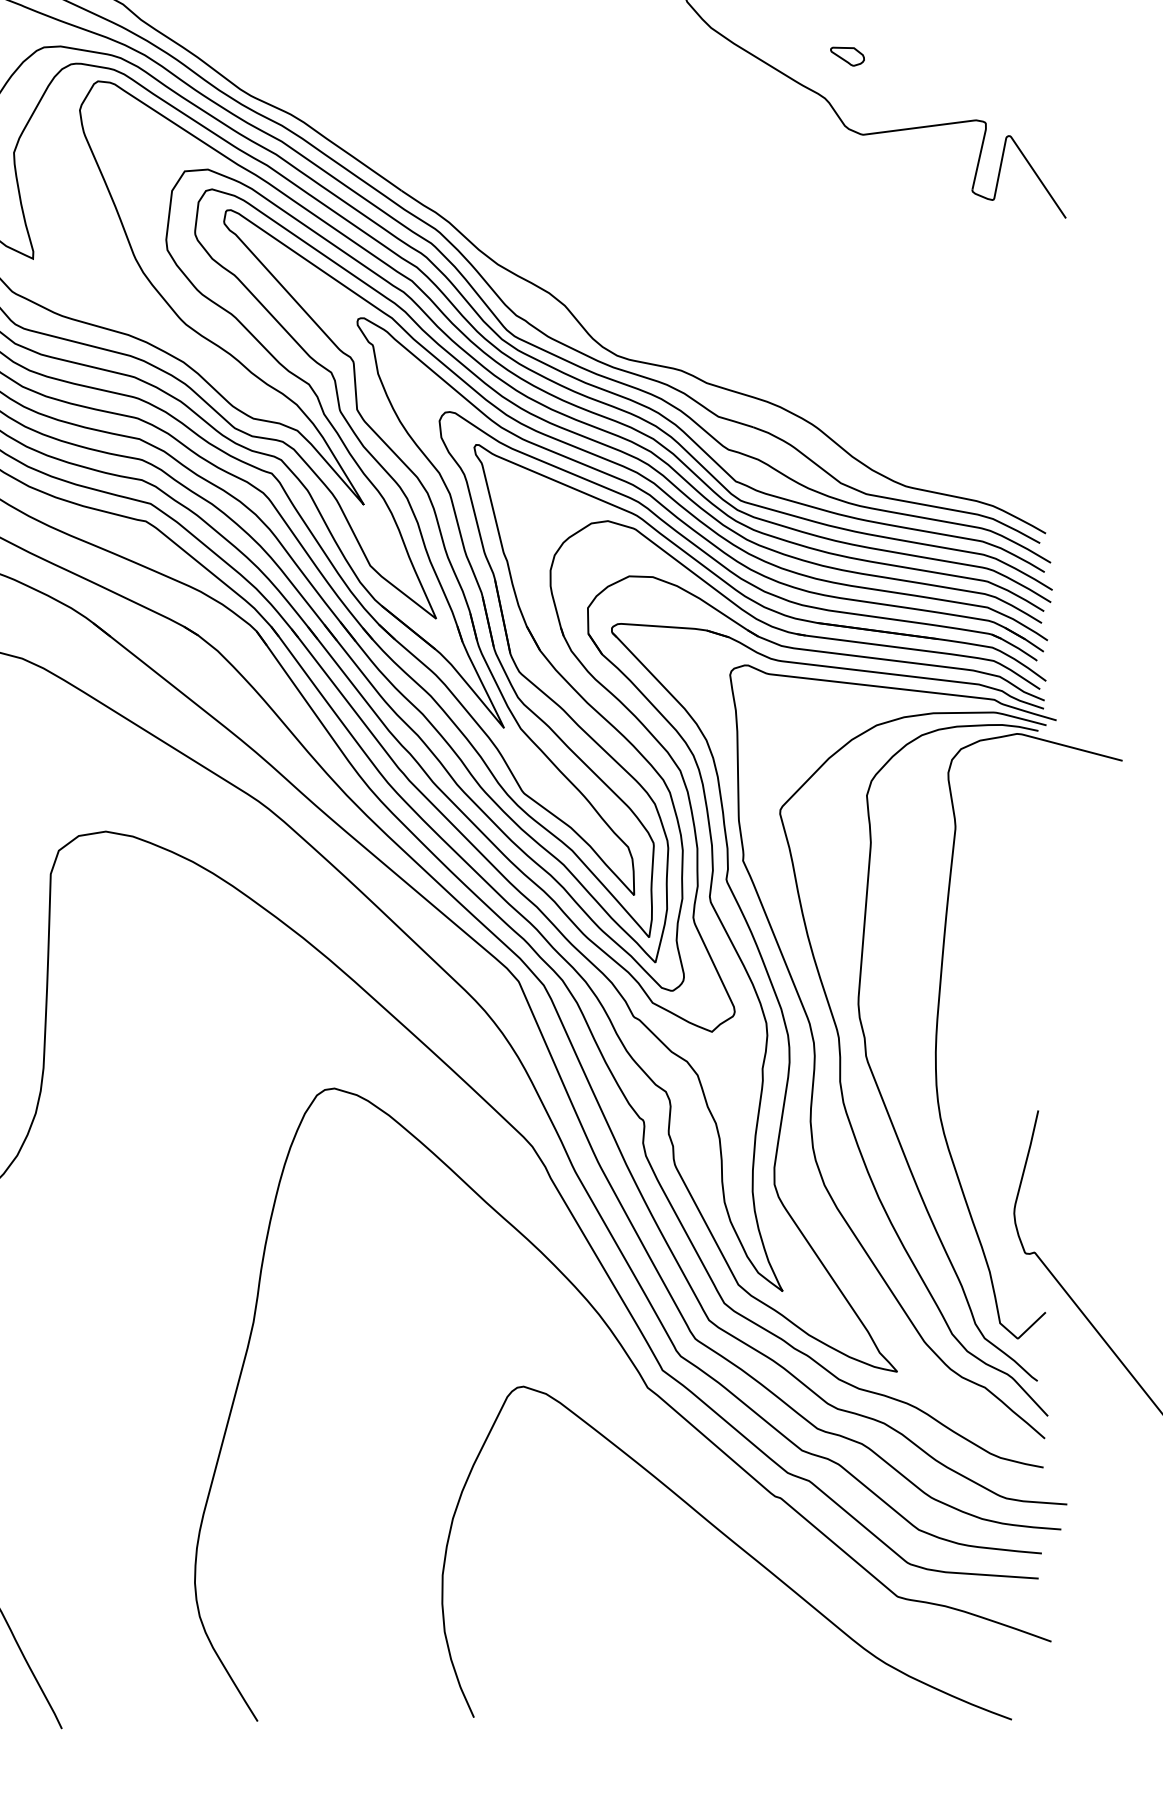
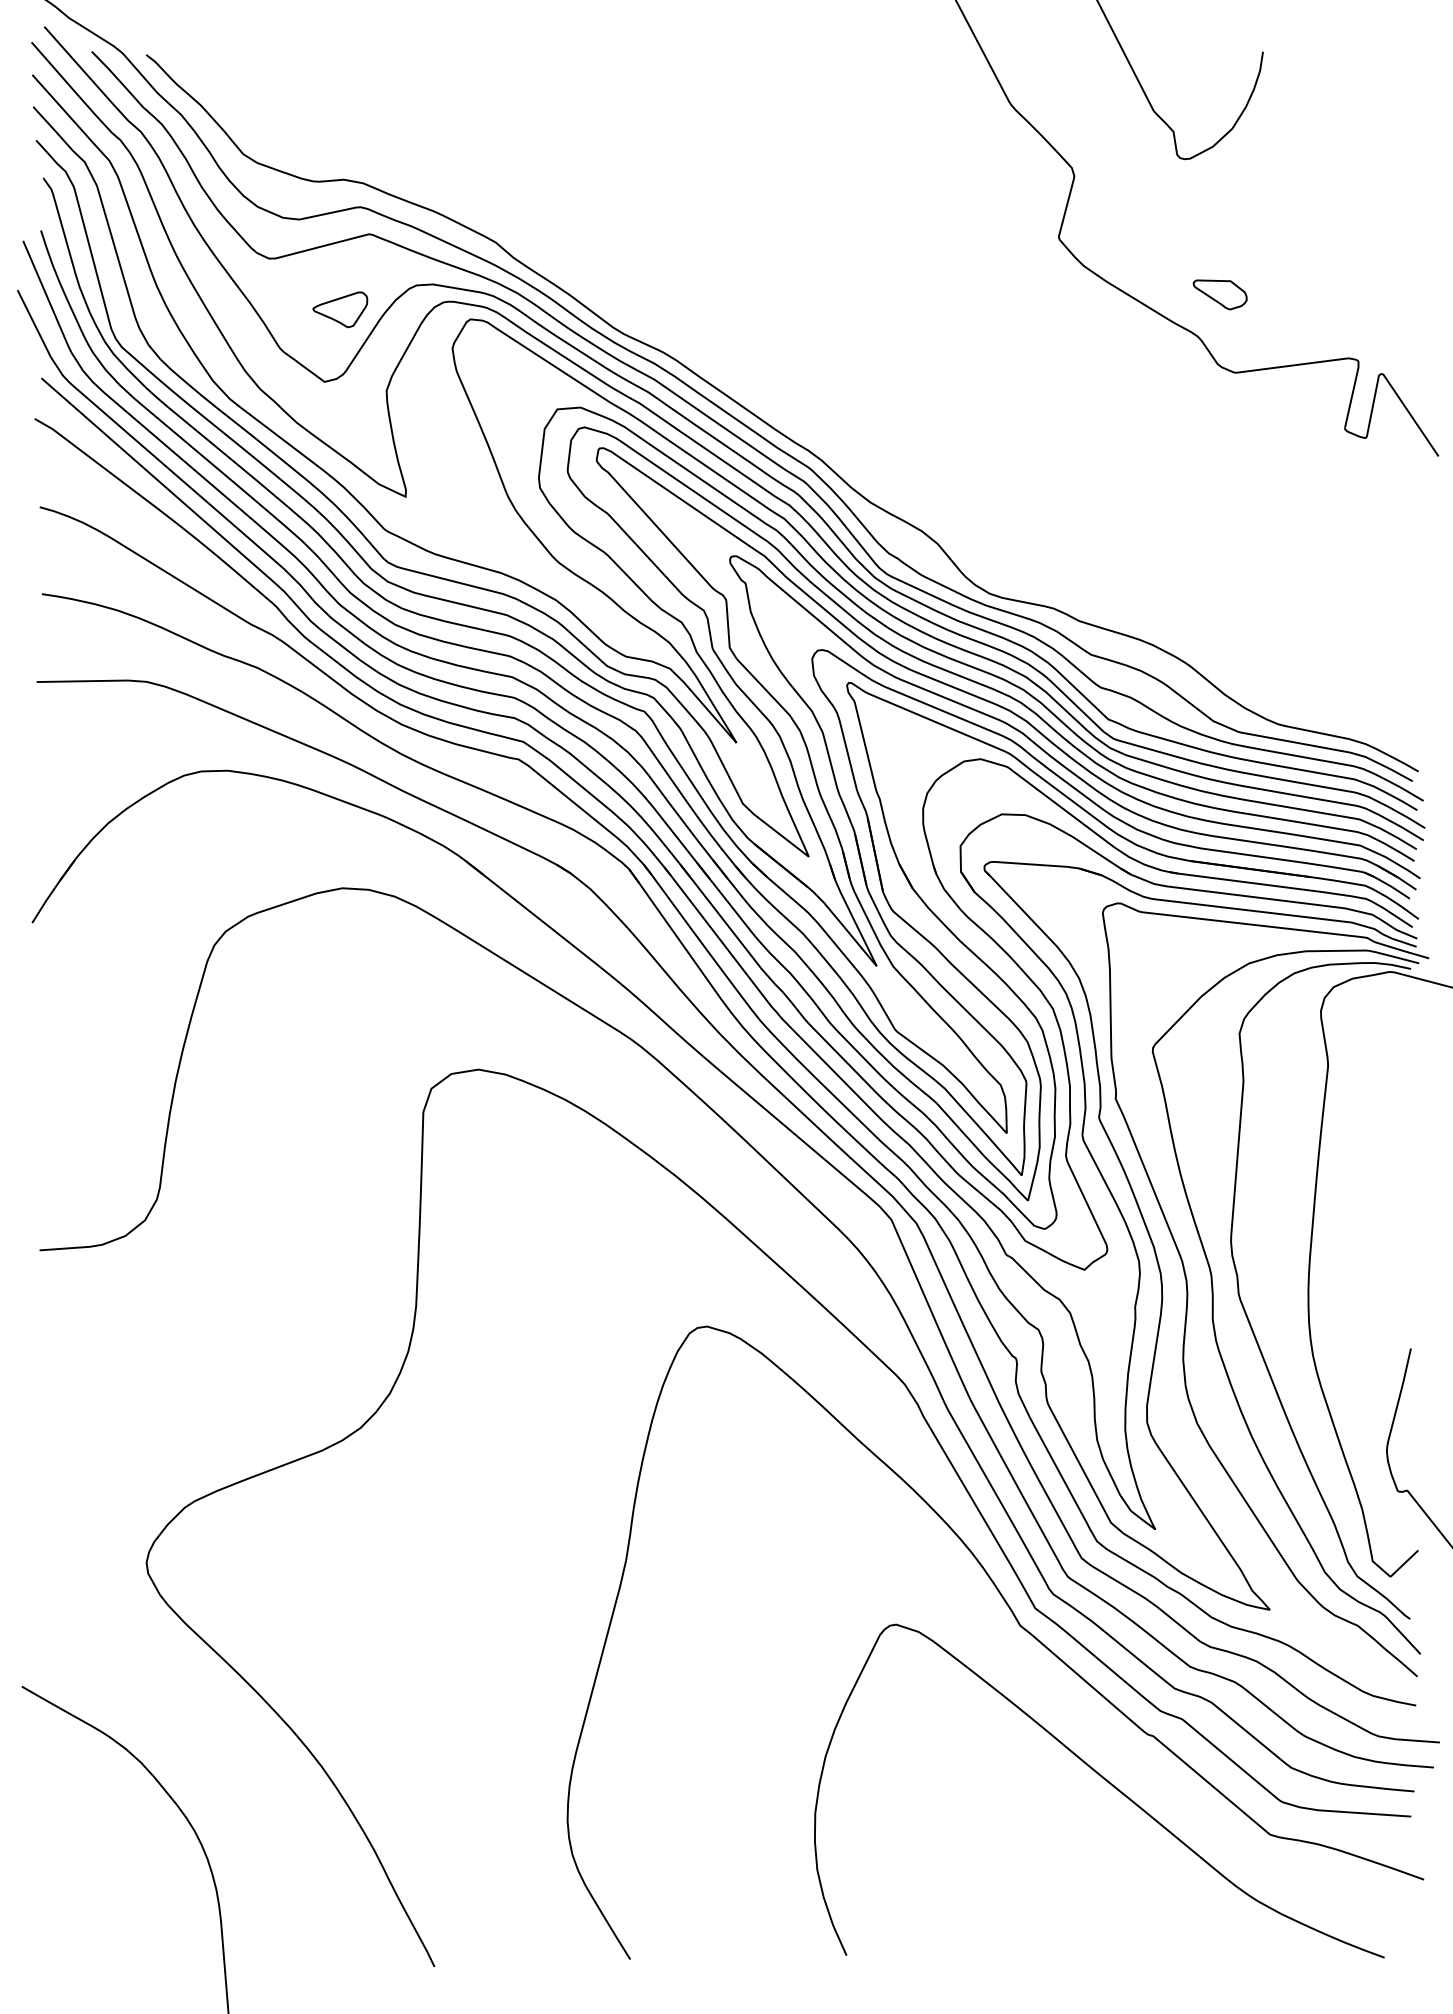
part: (846, 56) -> (1219, 294), size x1.6

